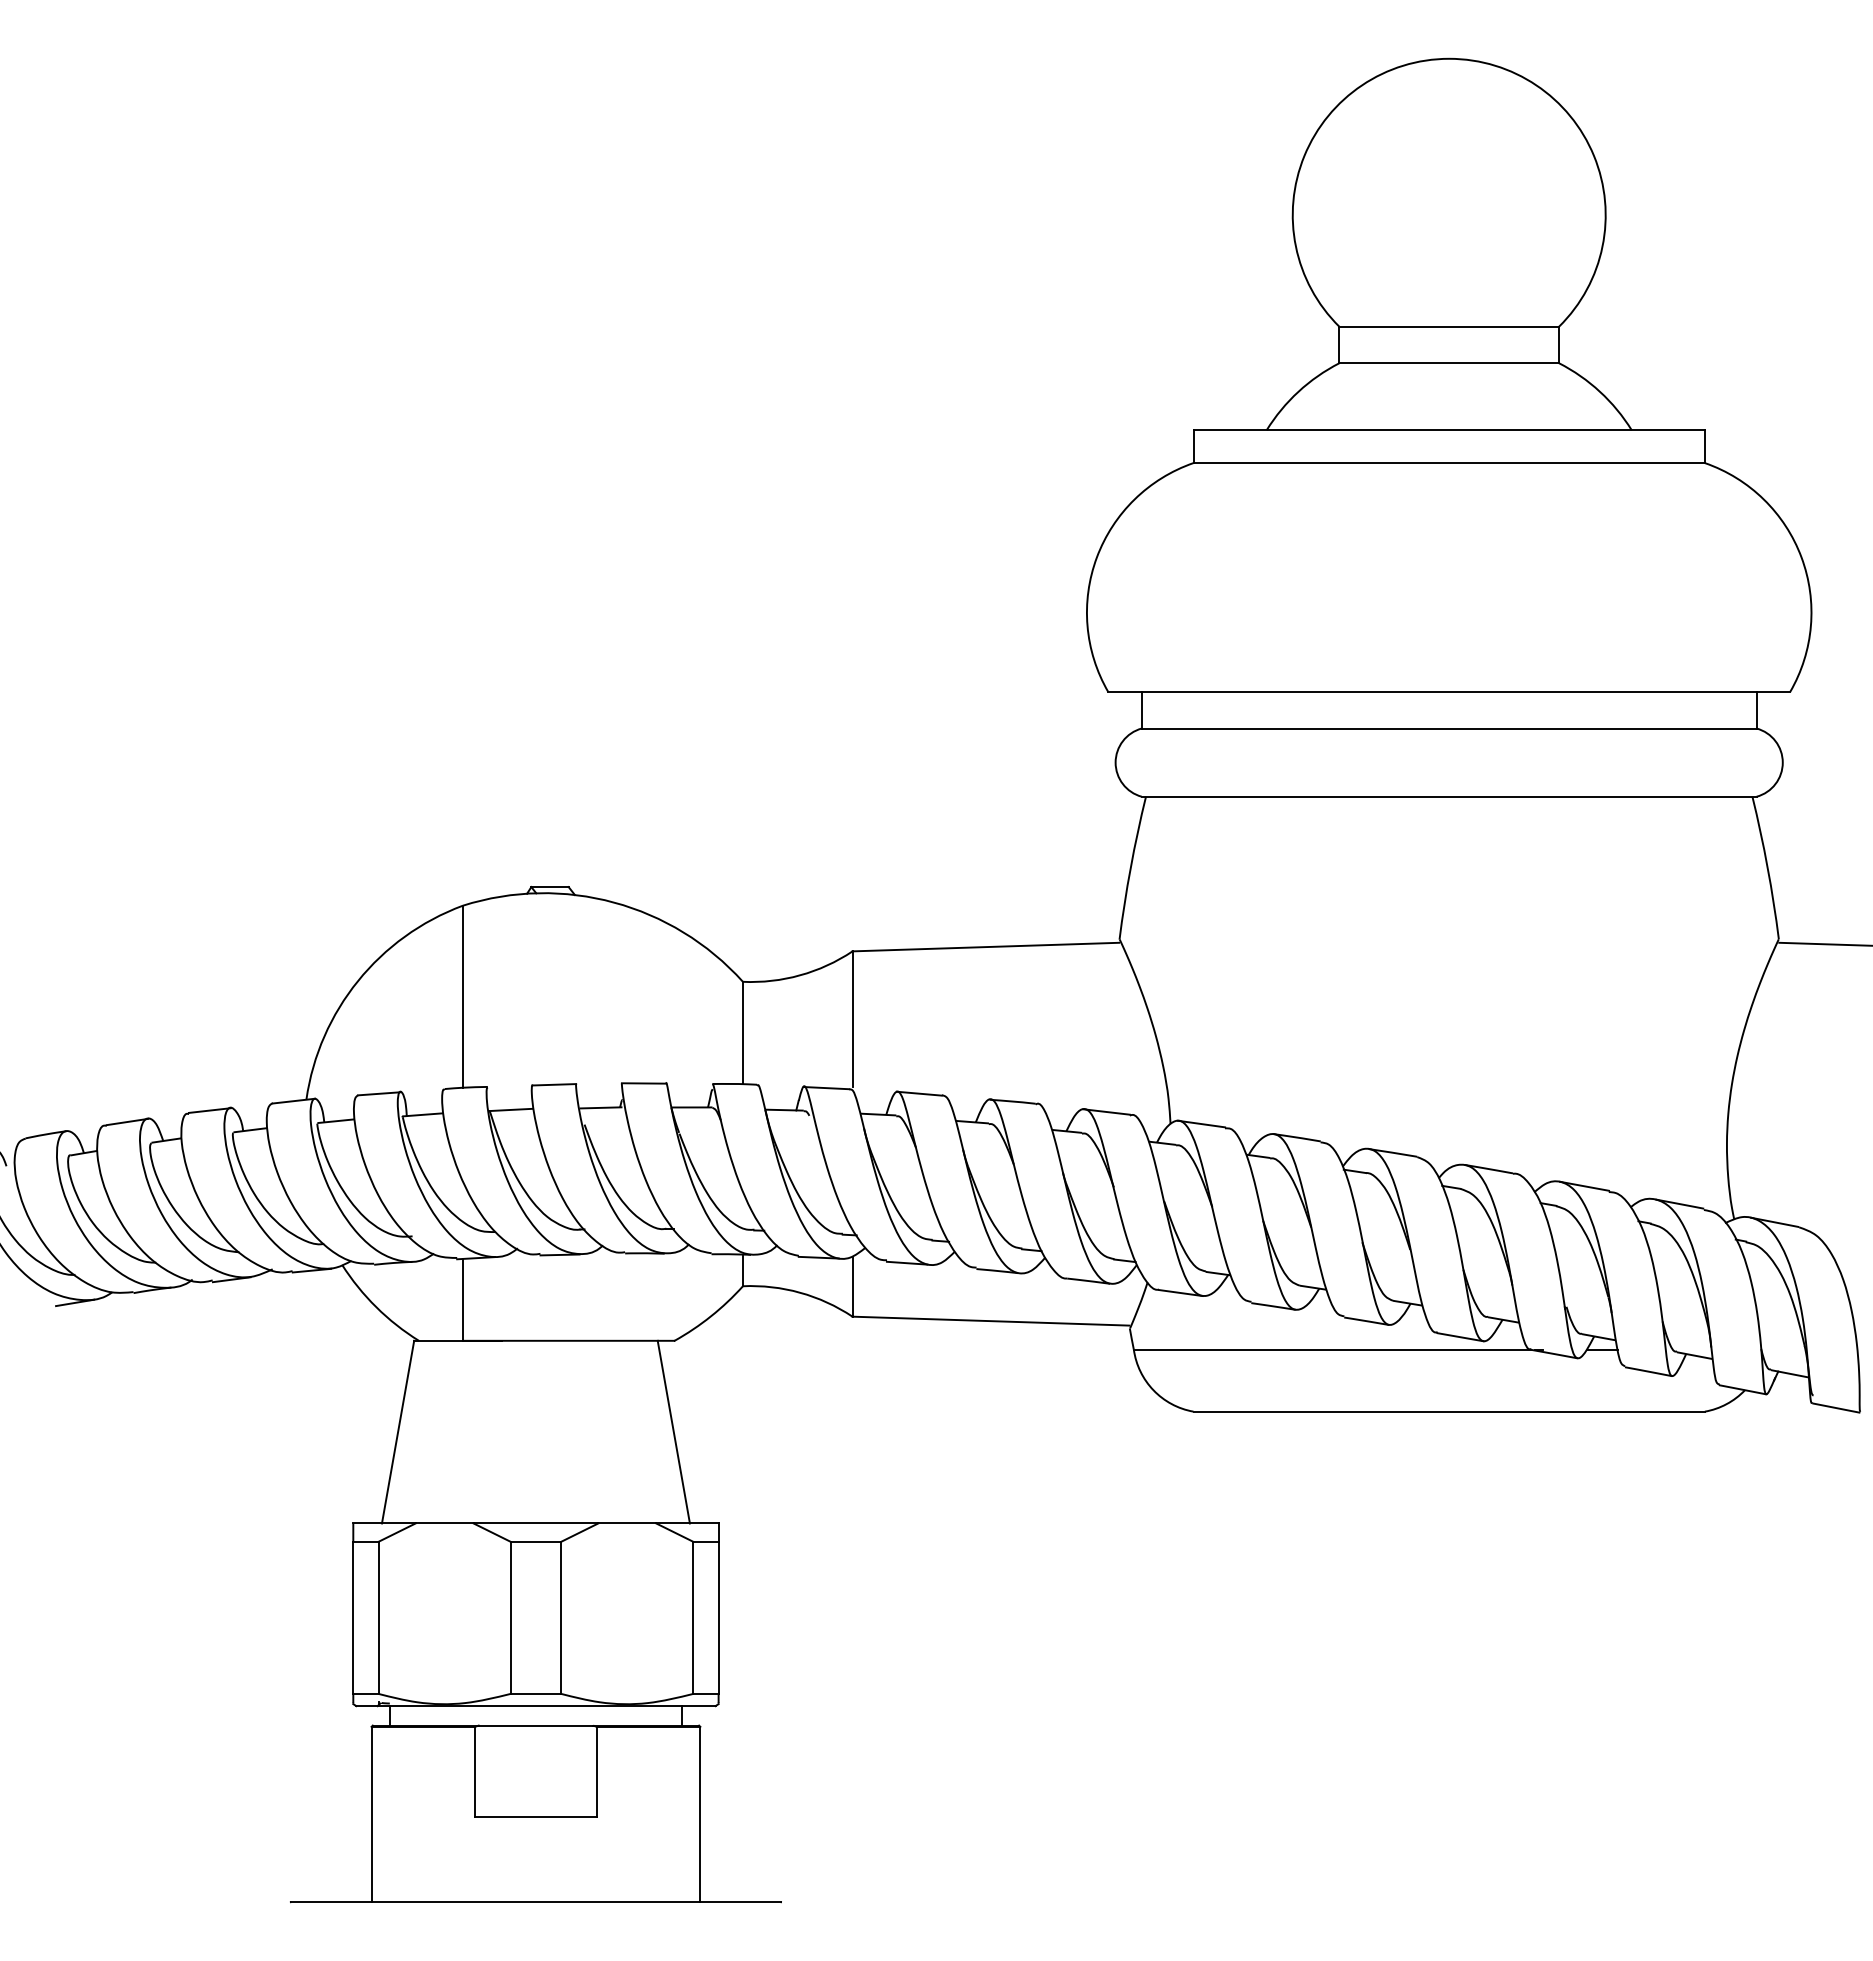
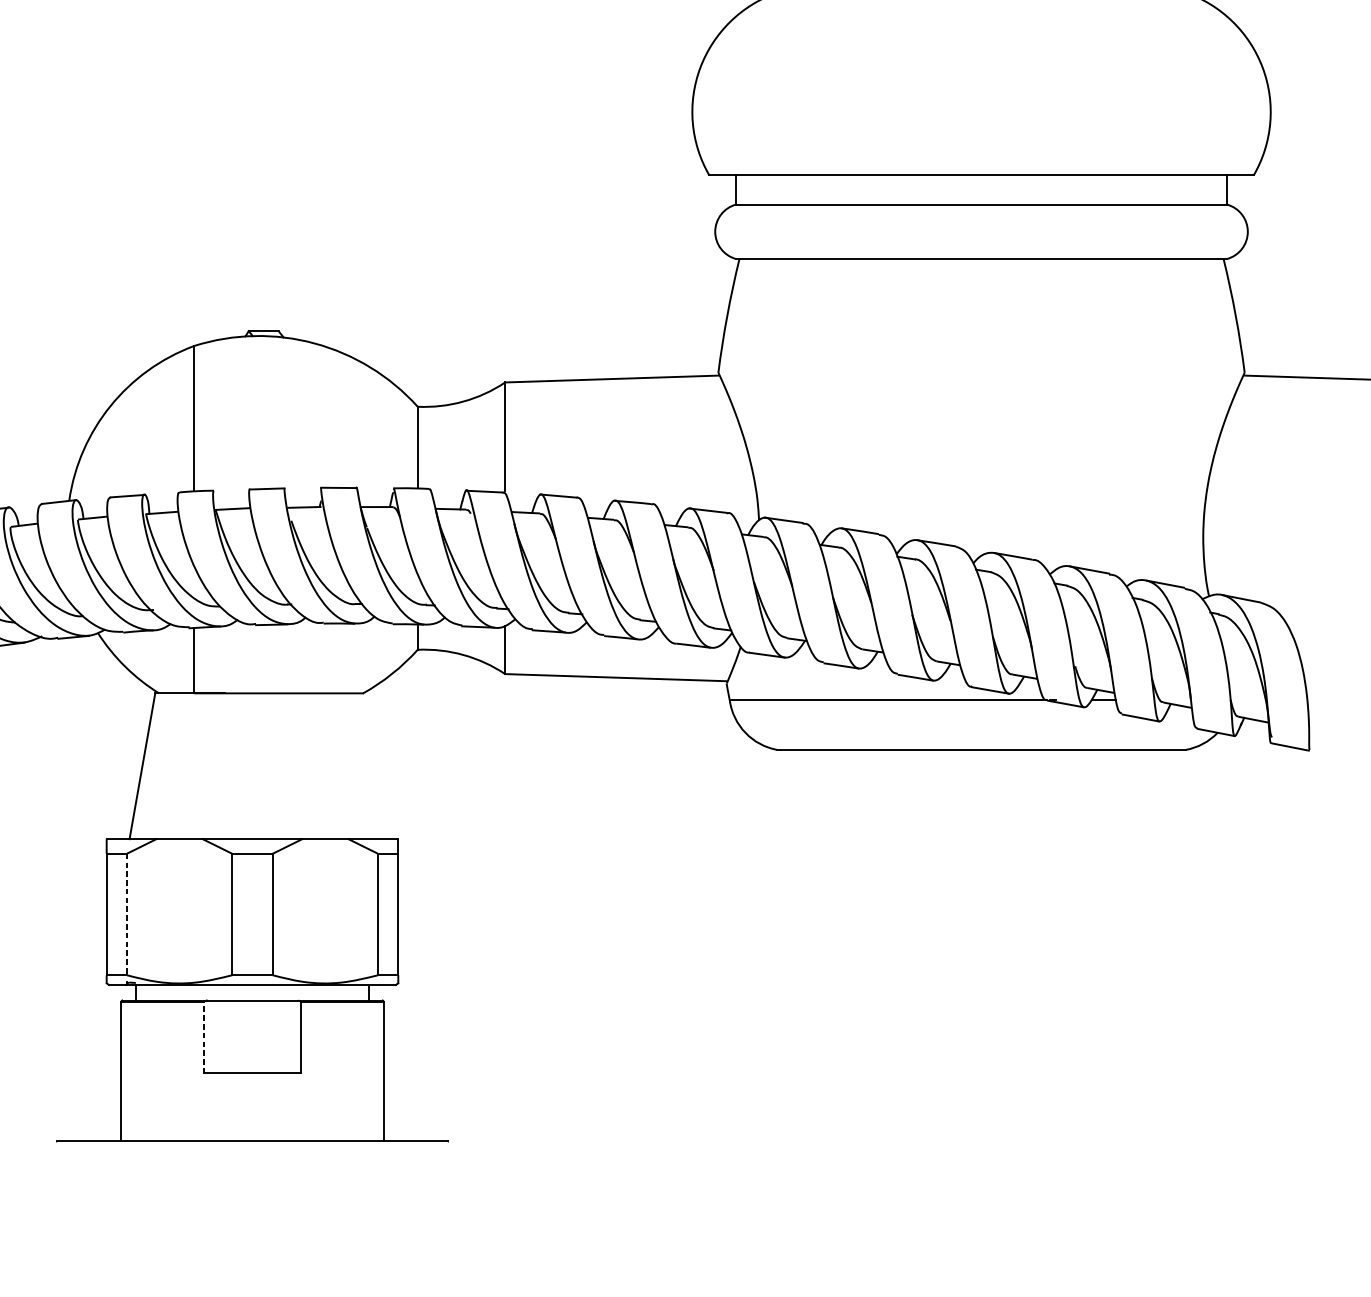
line: (673, 1431) -> (362, 765), removed
line: (378, 1618) -> (126, 915), solid -> dashed
line: (475, 1771) -> (204, 1037), solid -> dashed

